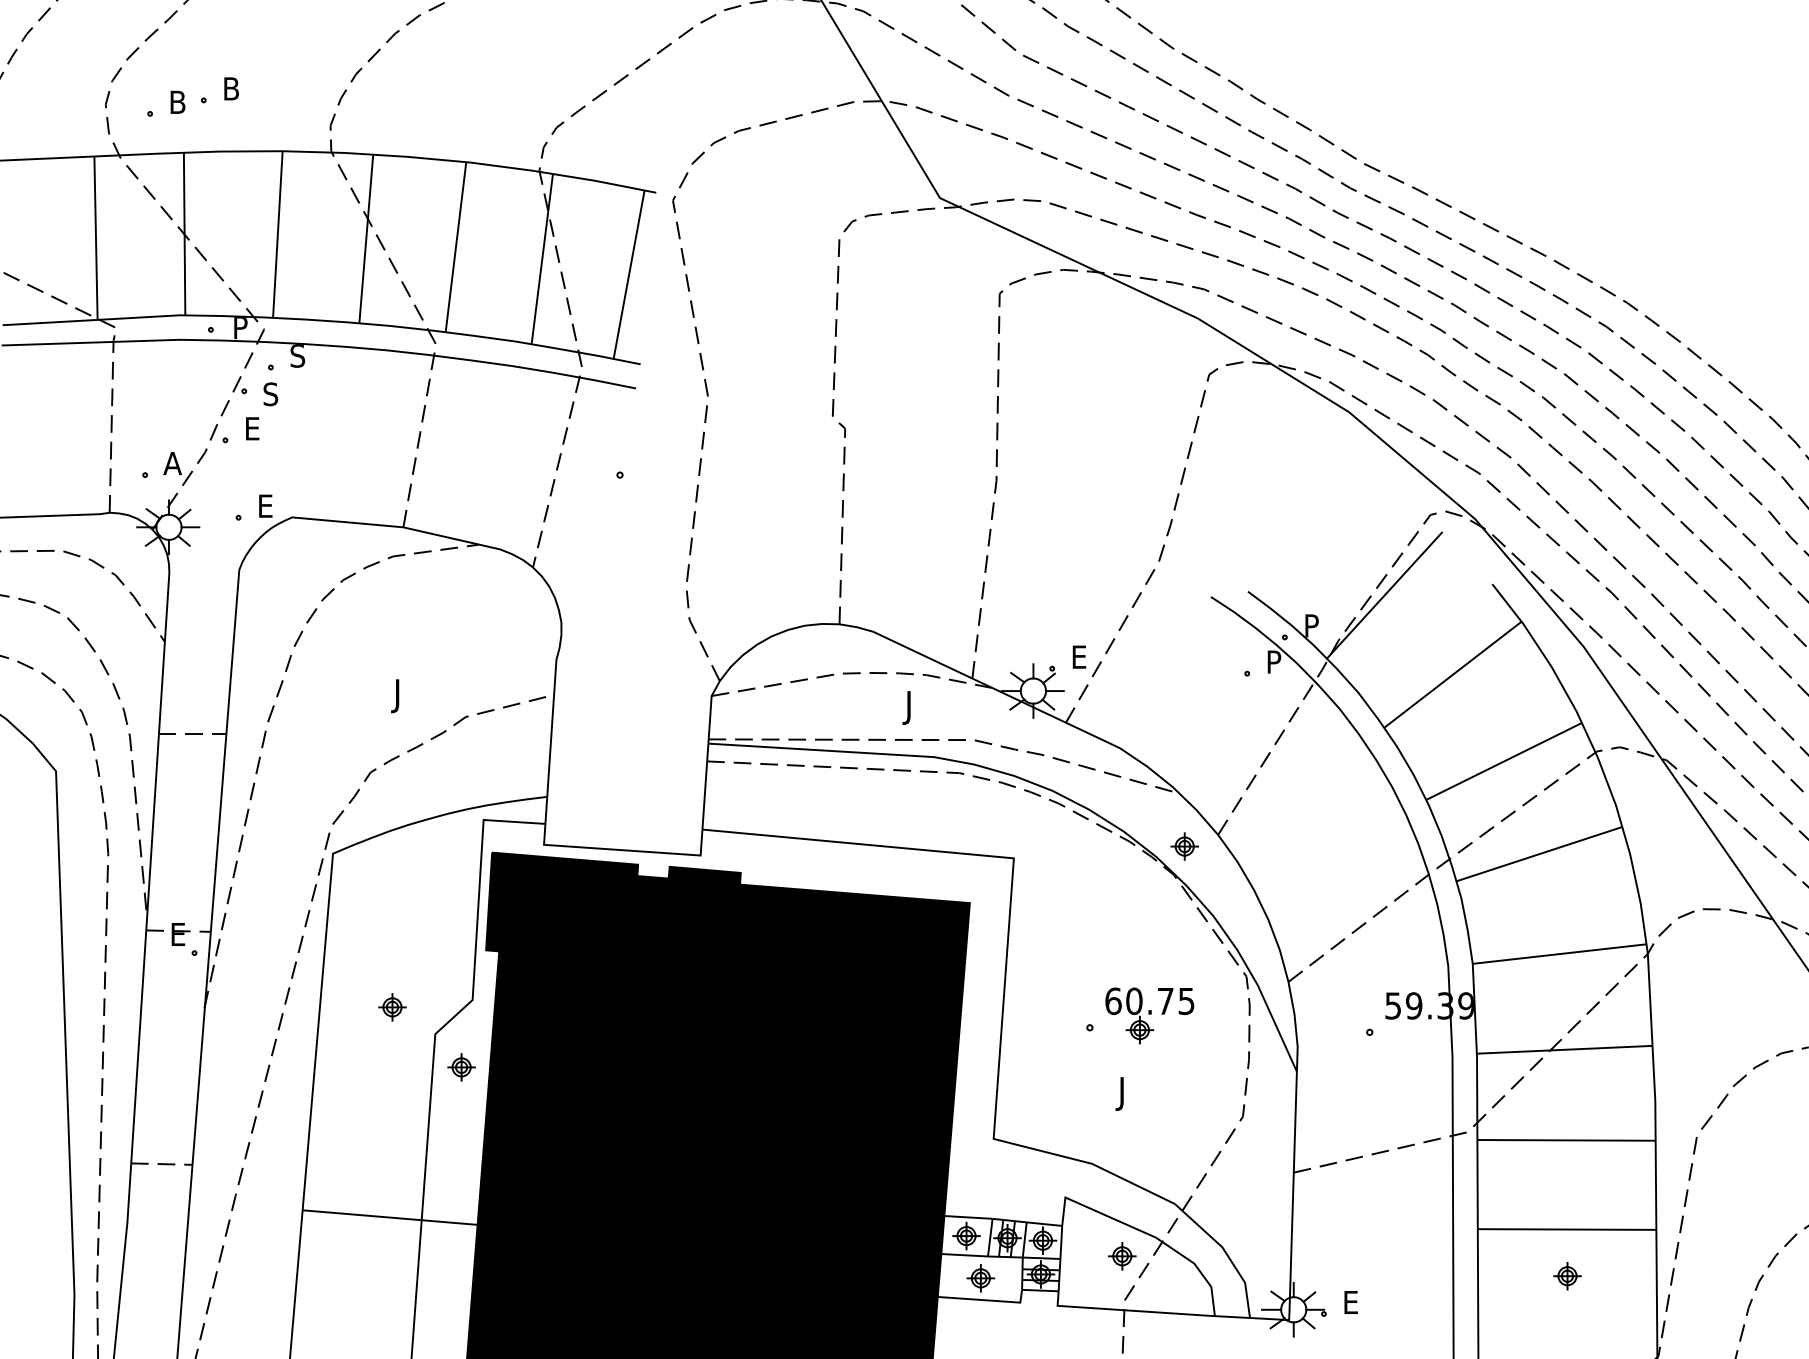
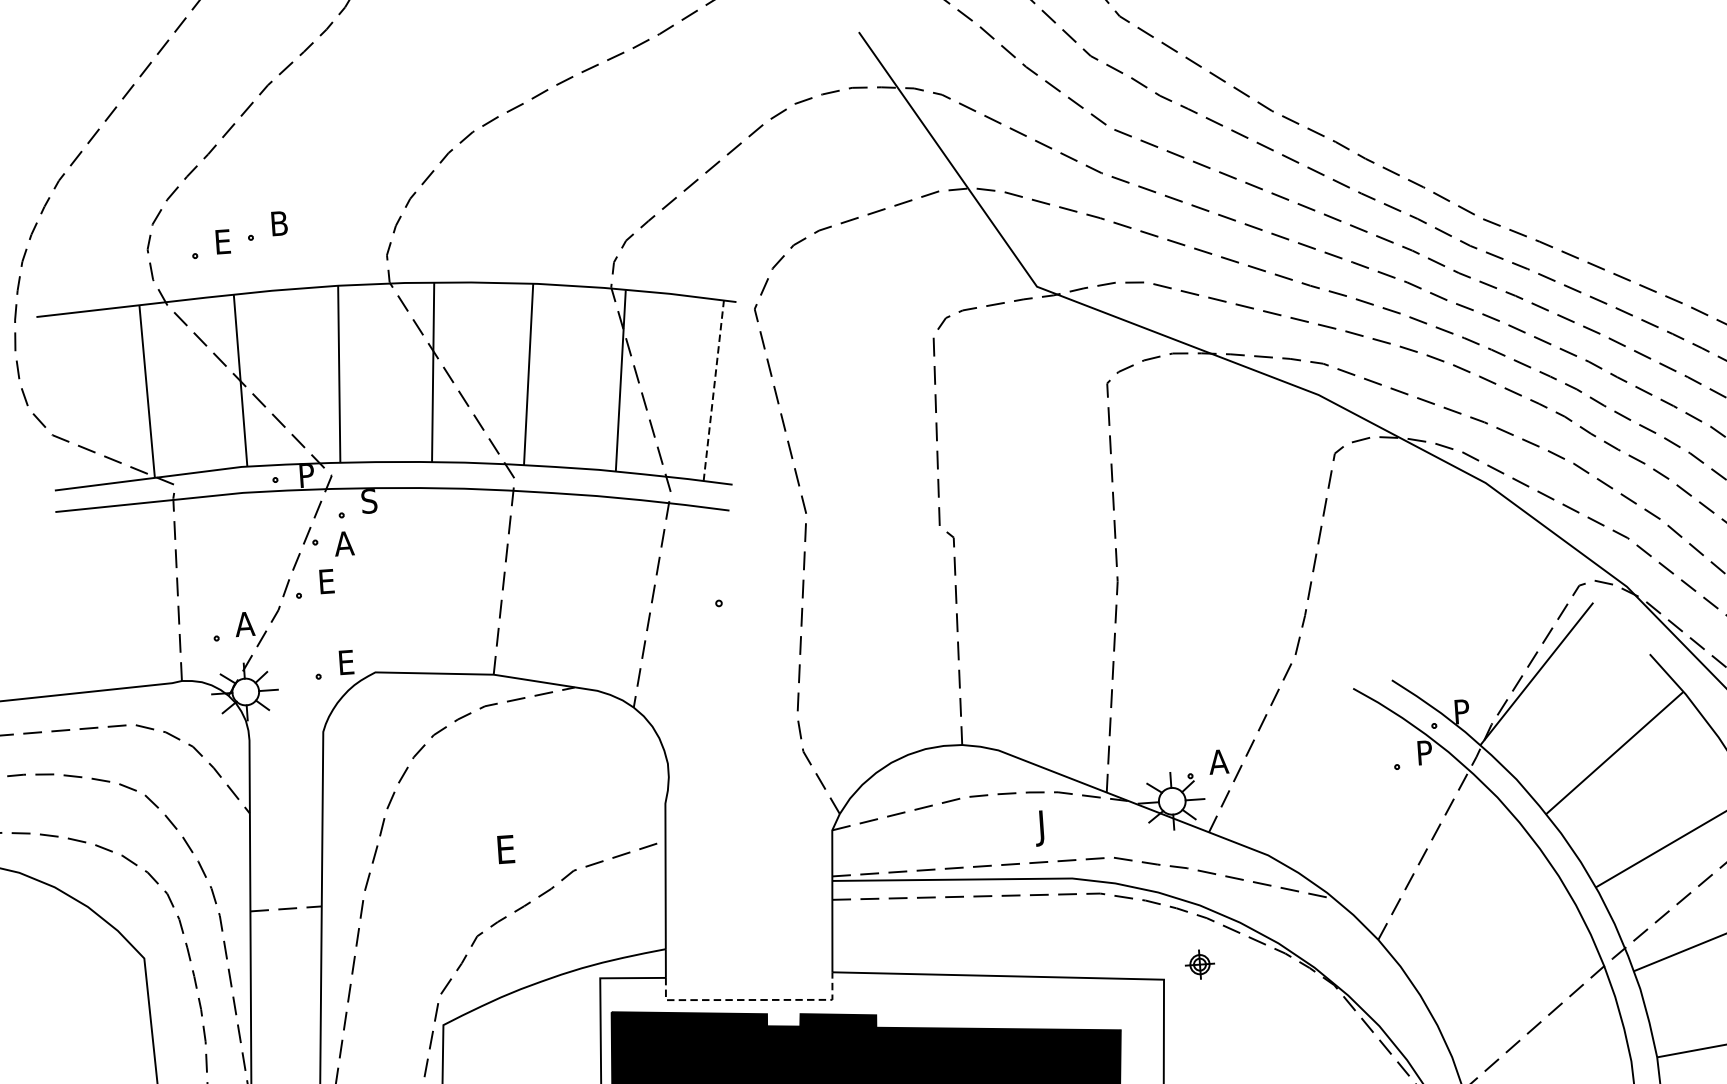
text: (182, 101) -> (228, 240), B -> E
line: (629, 274) -> (714, 390), solid -> dashed
text: (271, 394) -> (344, 543), S -> A
text: (1079, 656) -> (1218, 761), E -> A
text: (401, 696) -> (504, 853), J -> E
part: (1184, 846) -> (1199, 964), moved
line: (624, 850) -> (751, 1000), solid -> dashed

